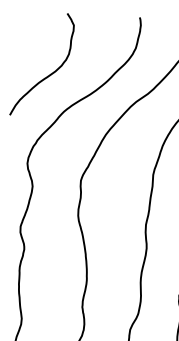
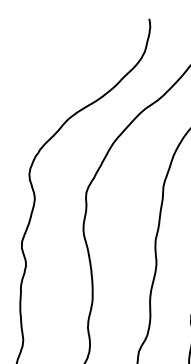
curve: (48, 75) -> (51, 80), removed

